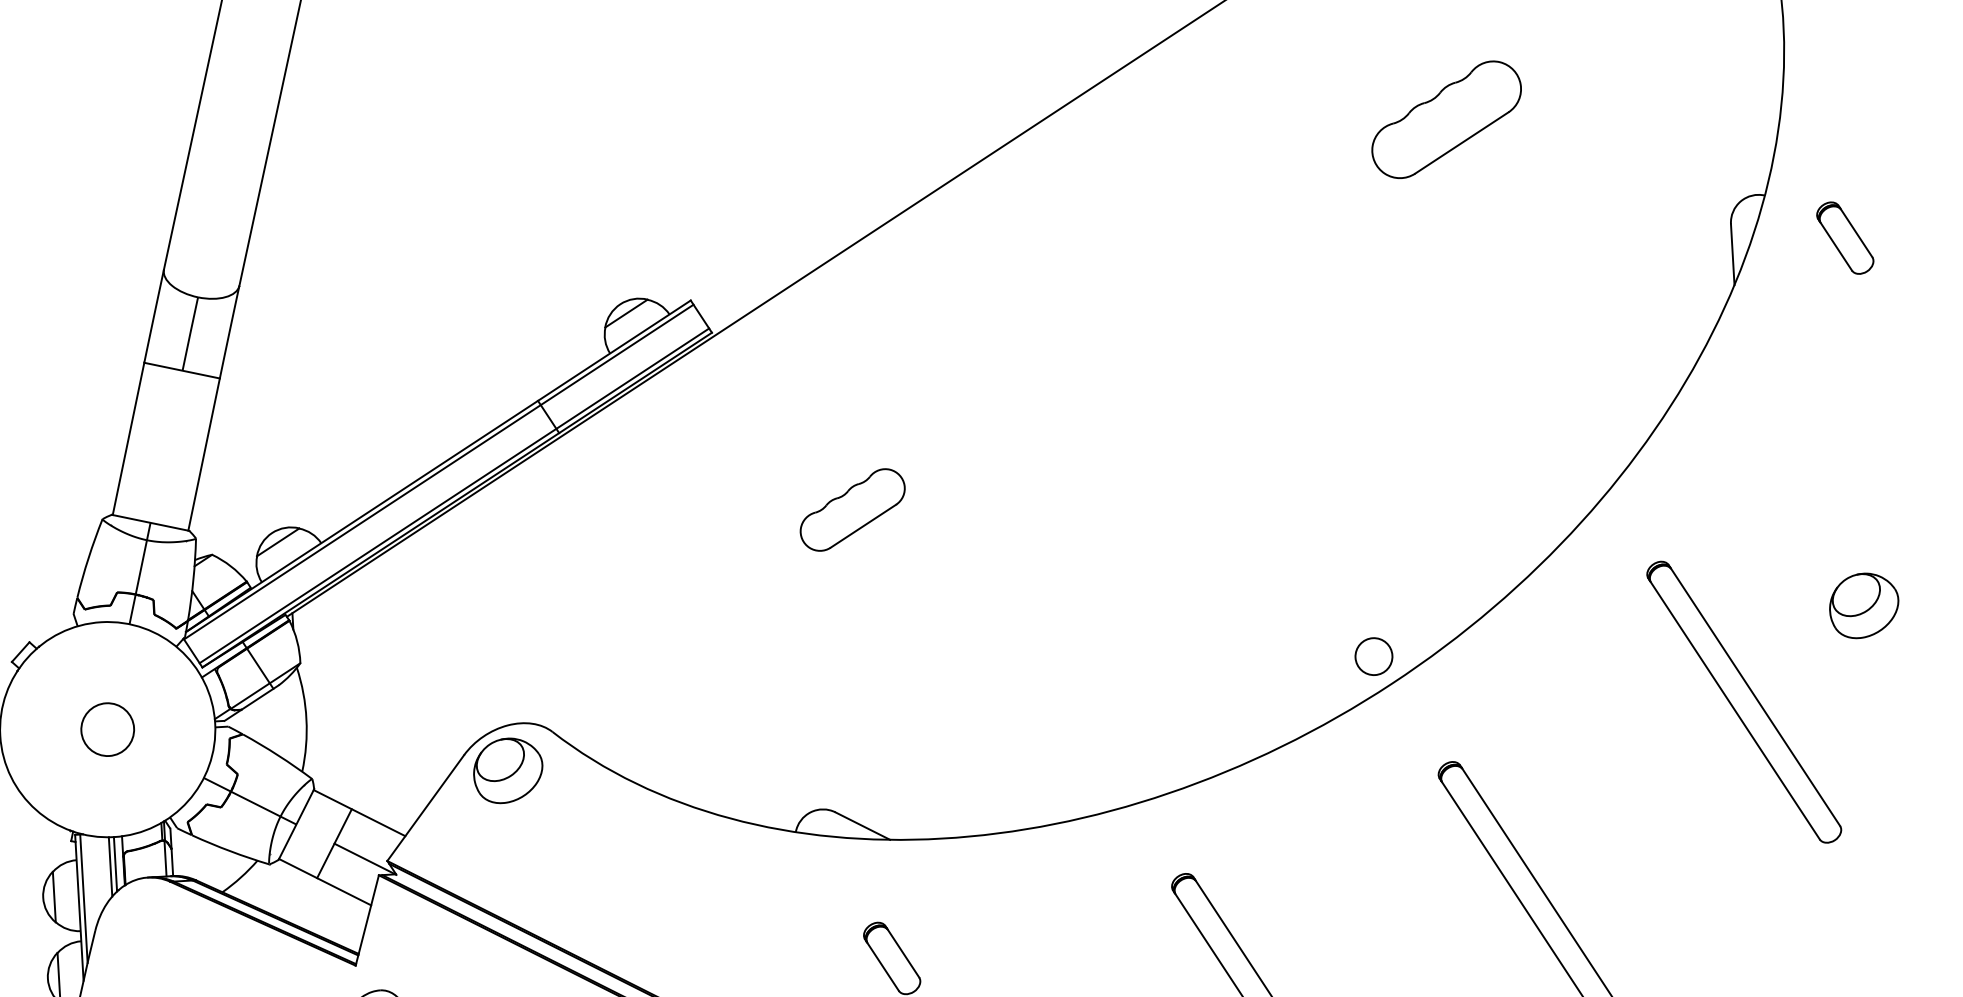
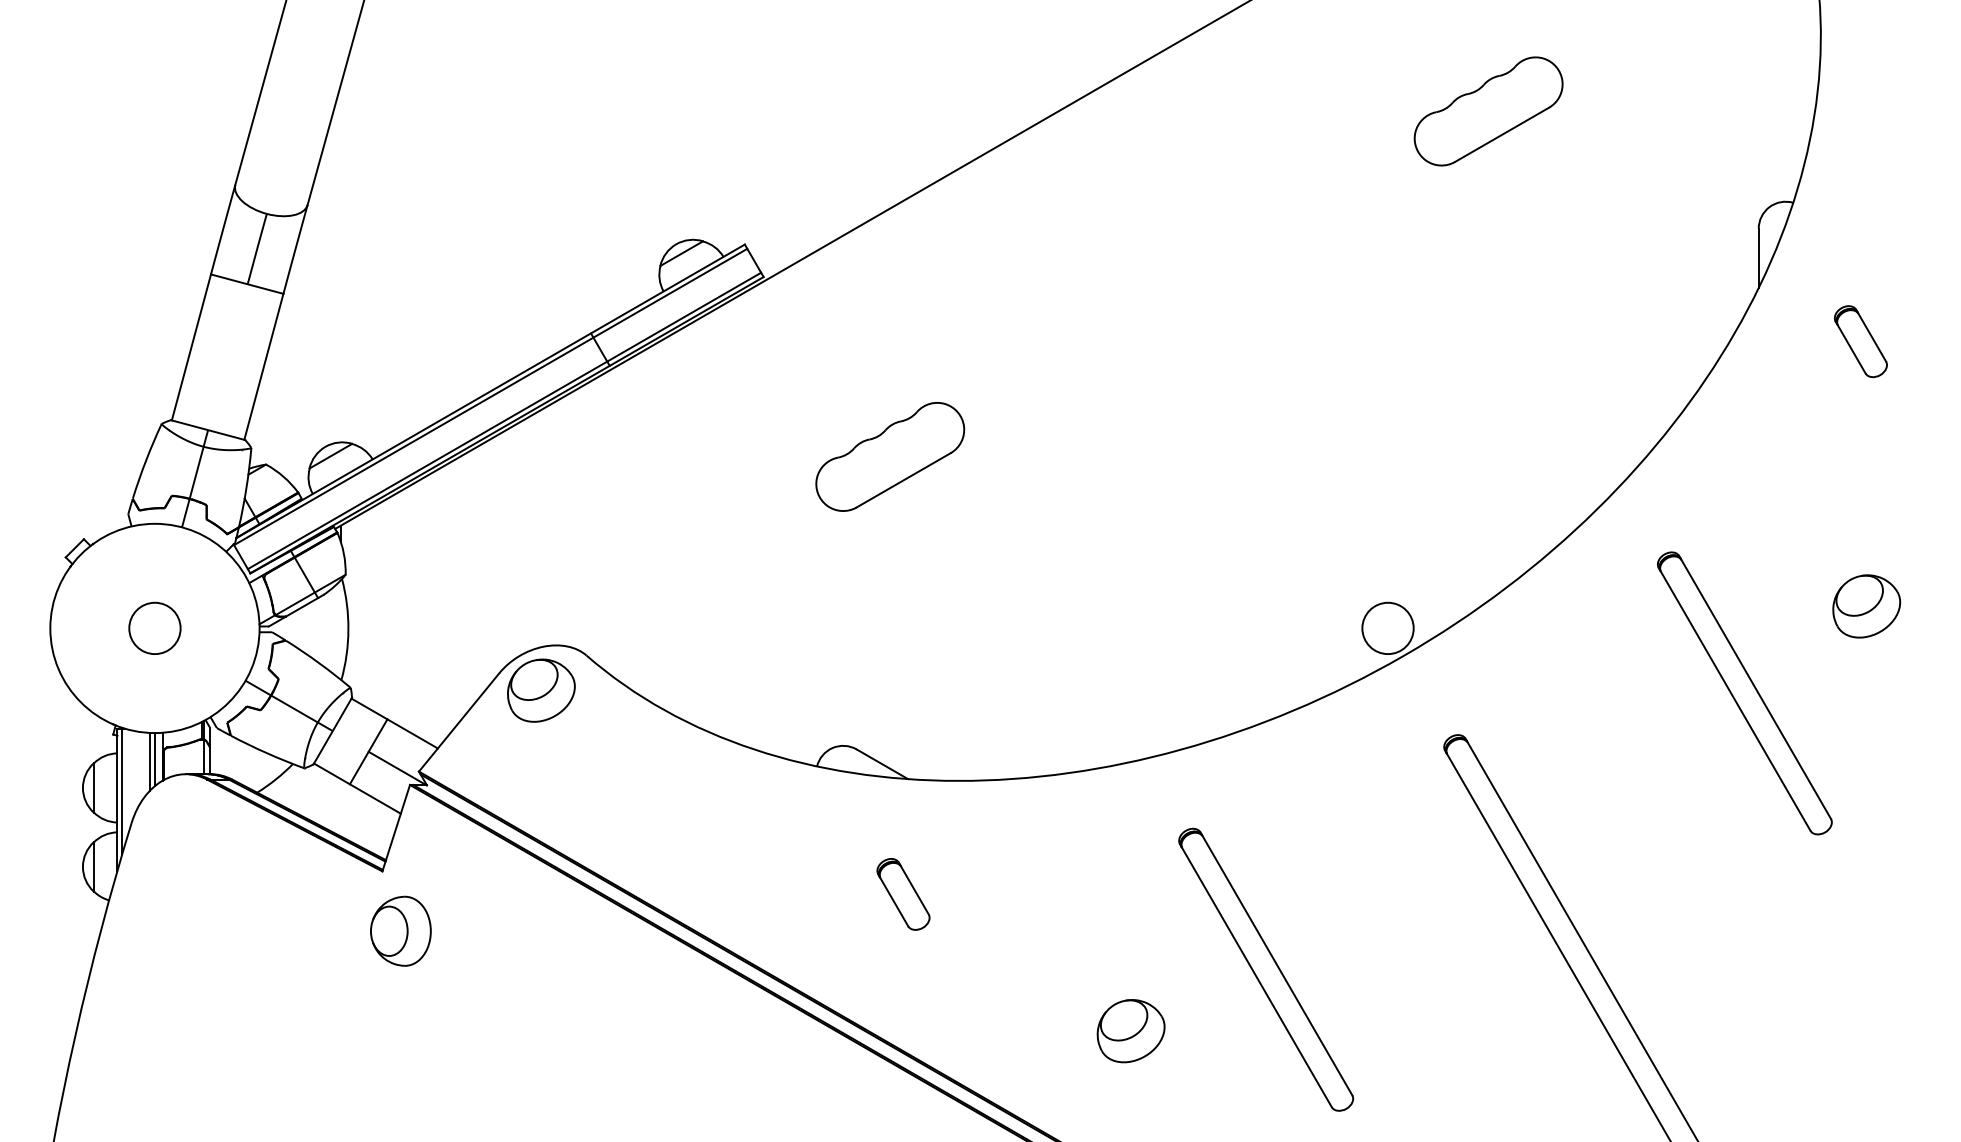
part: (1844, 238) -> (1860, 341), moved
part: (852, 509) -> (890, 456), size x1.43
circle: (1373, 656) -> (1387, 628), size x1.43

